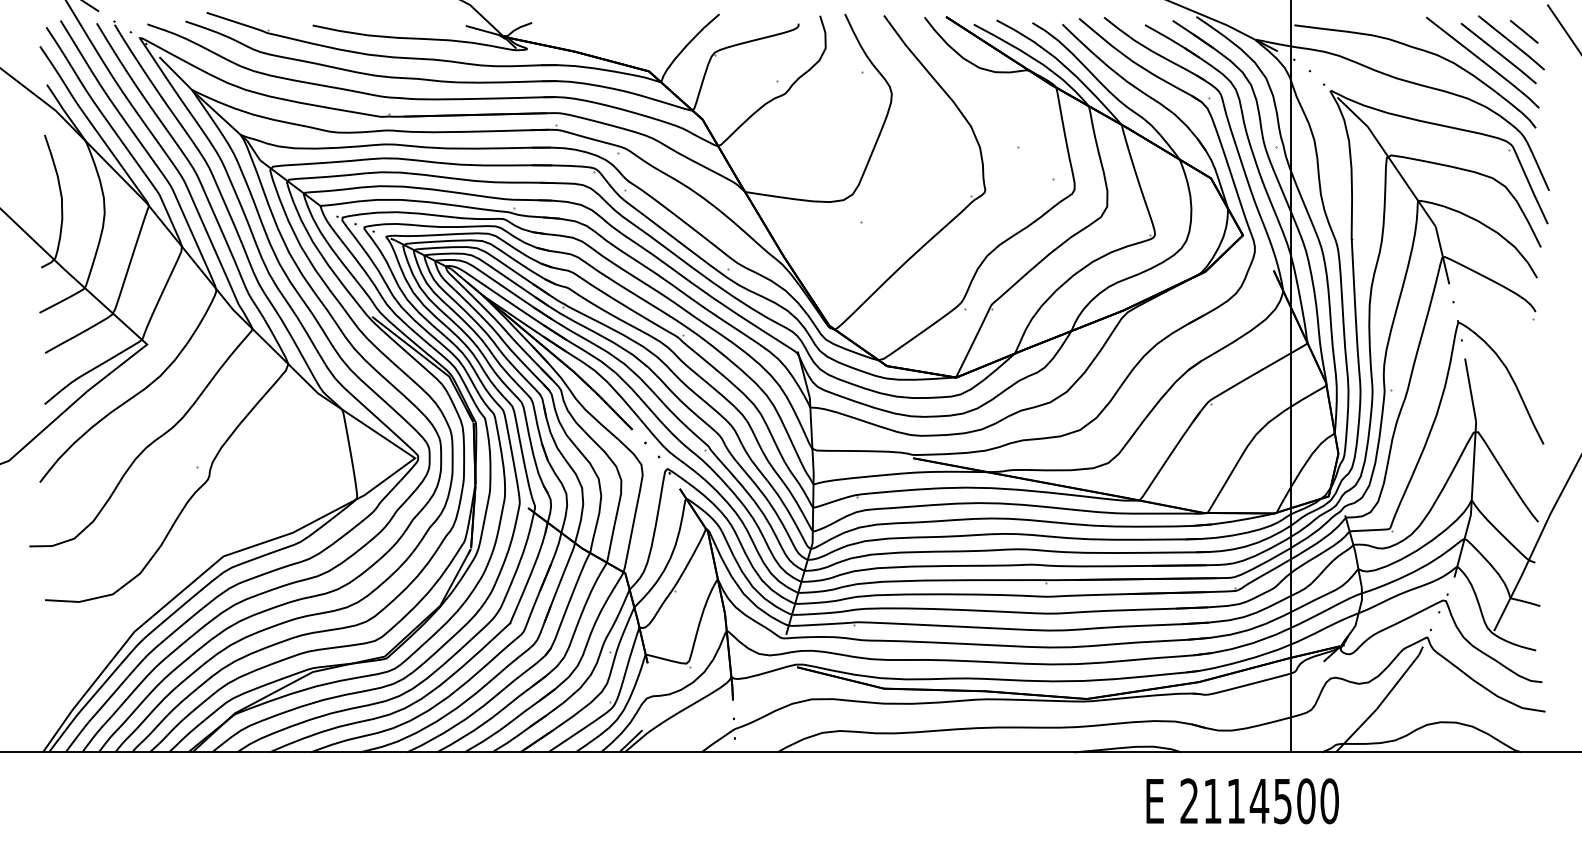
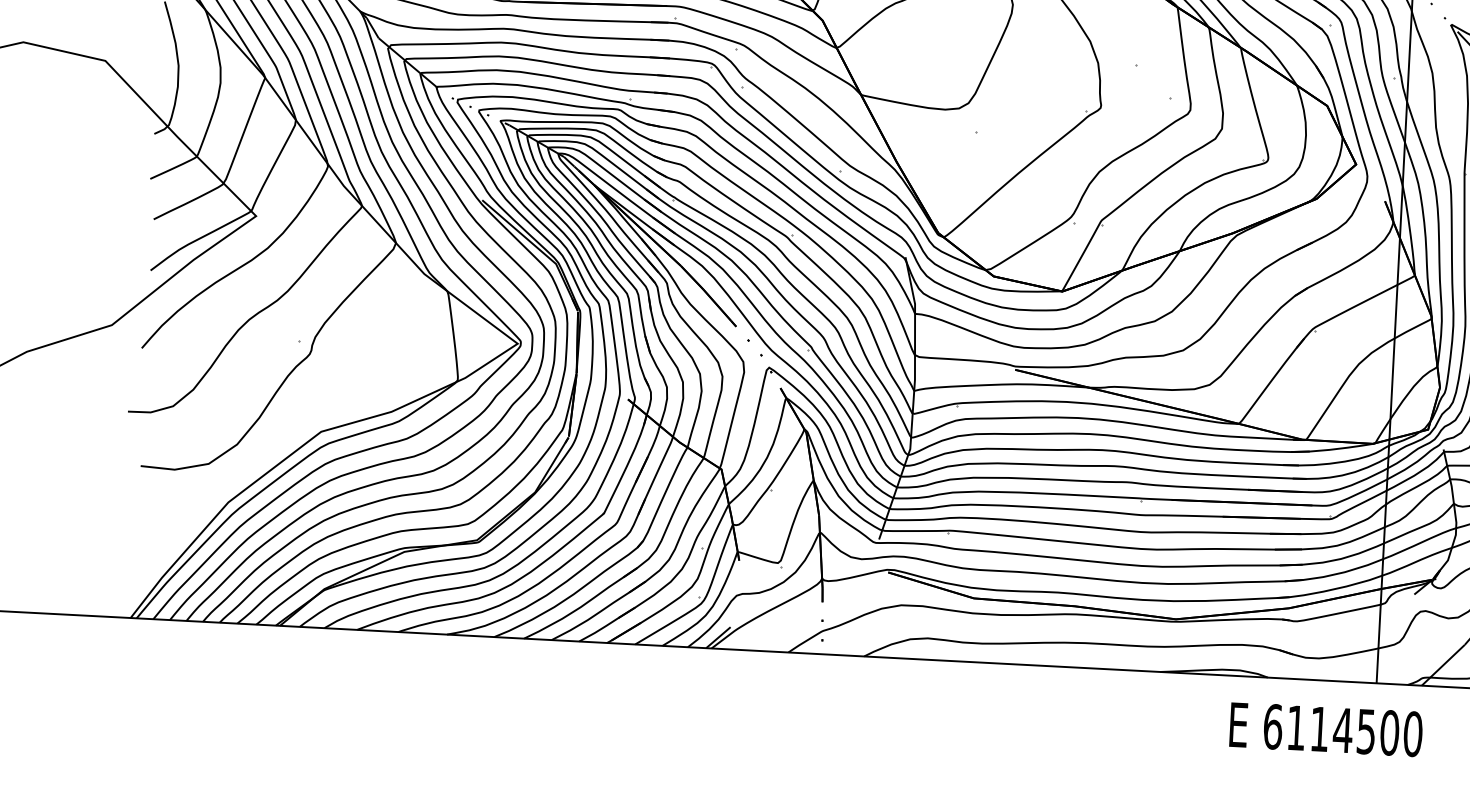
text: (1189, 801) -> (1273, 727), 2114500 -> 6114500

